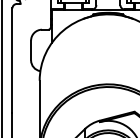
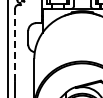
line: (12, 60) -> (15, 44), solid -> dashed

